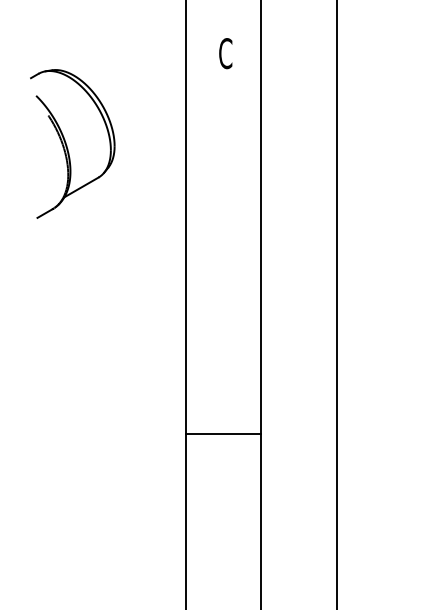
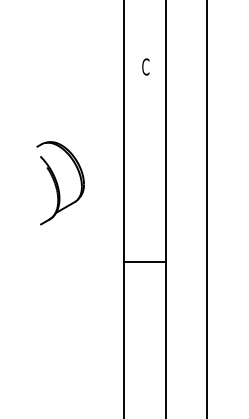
part: (72, 144) -> (60, 183), moved
line: (223, 433) -> (144, 261), moved

